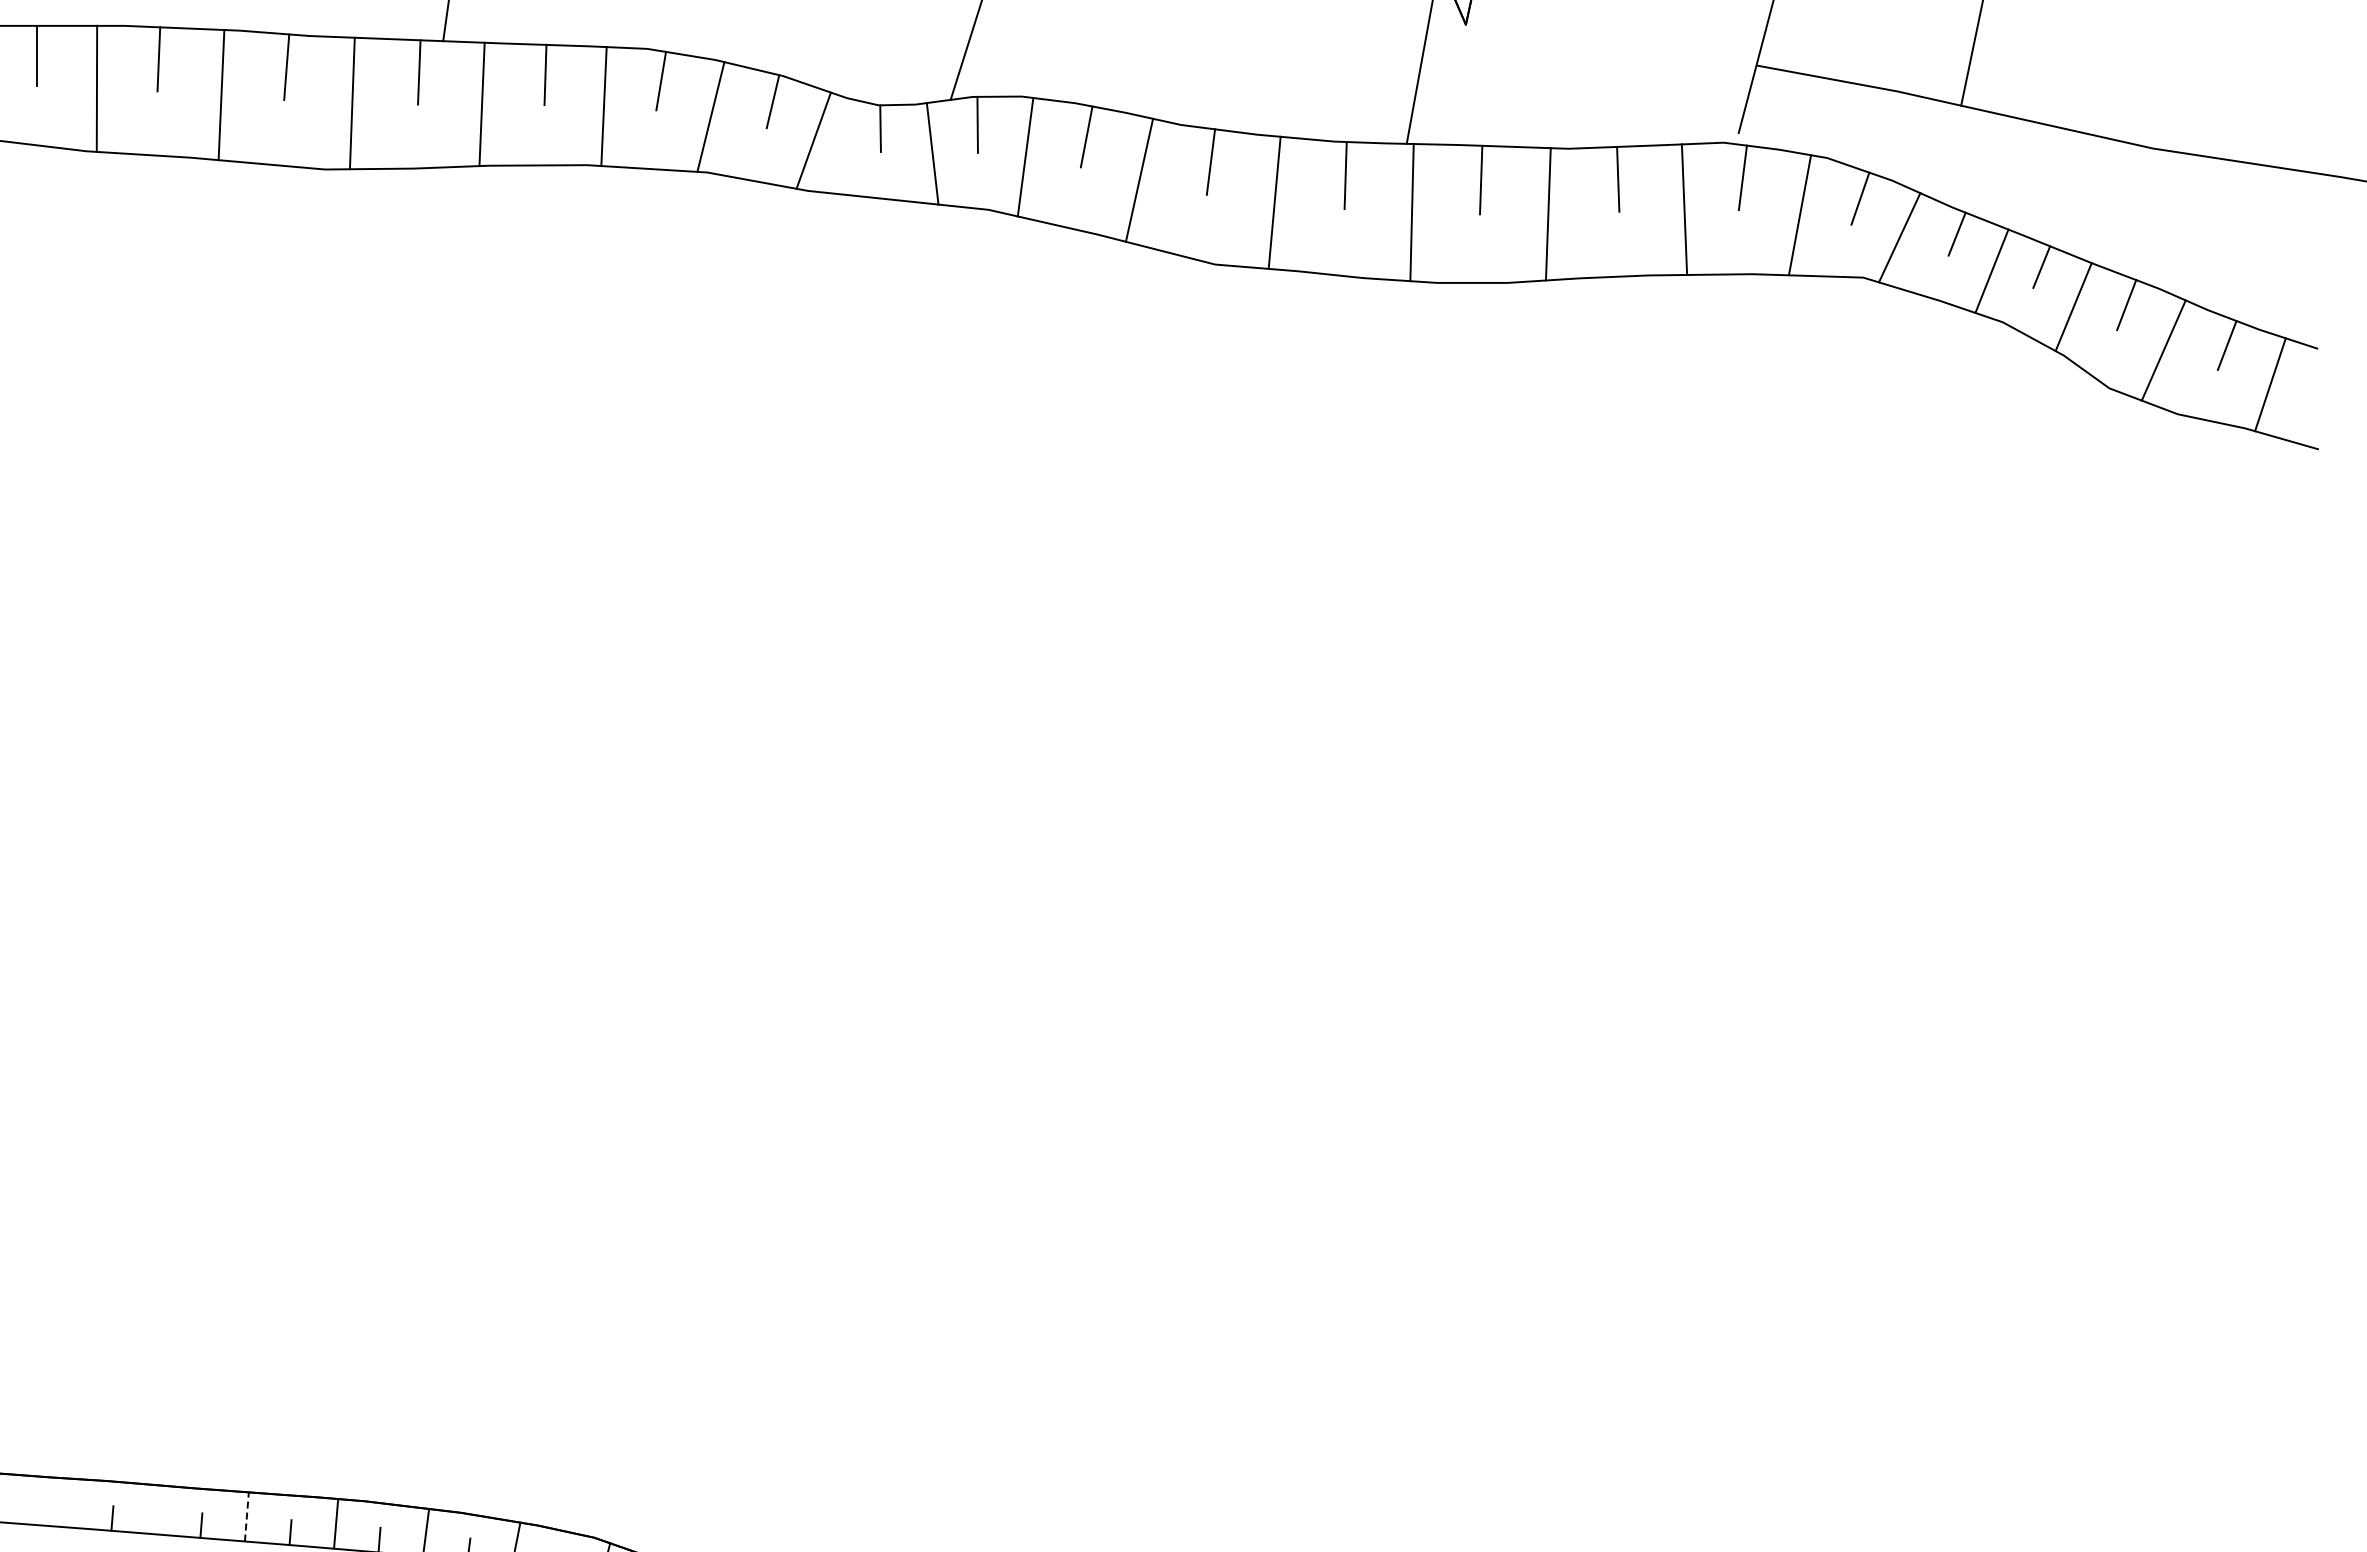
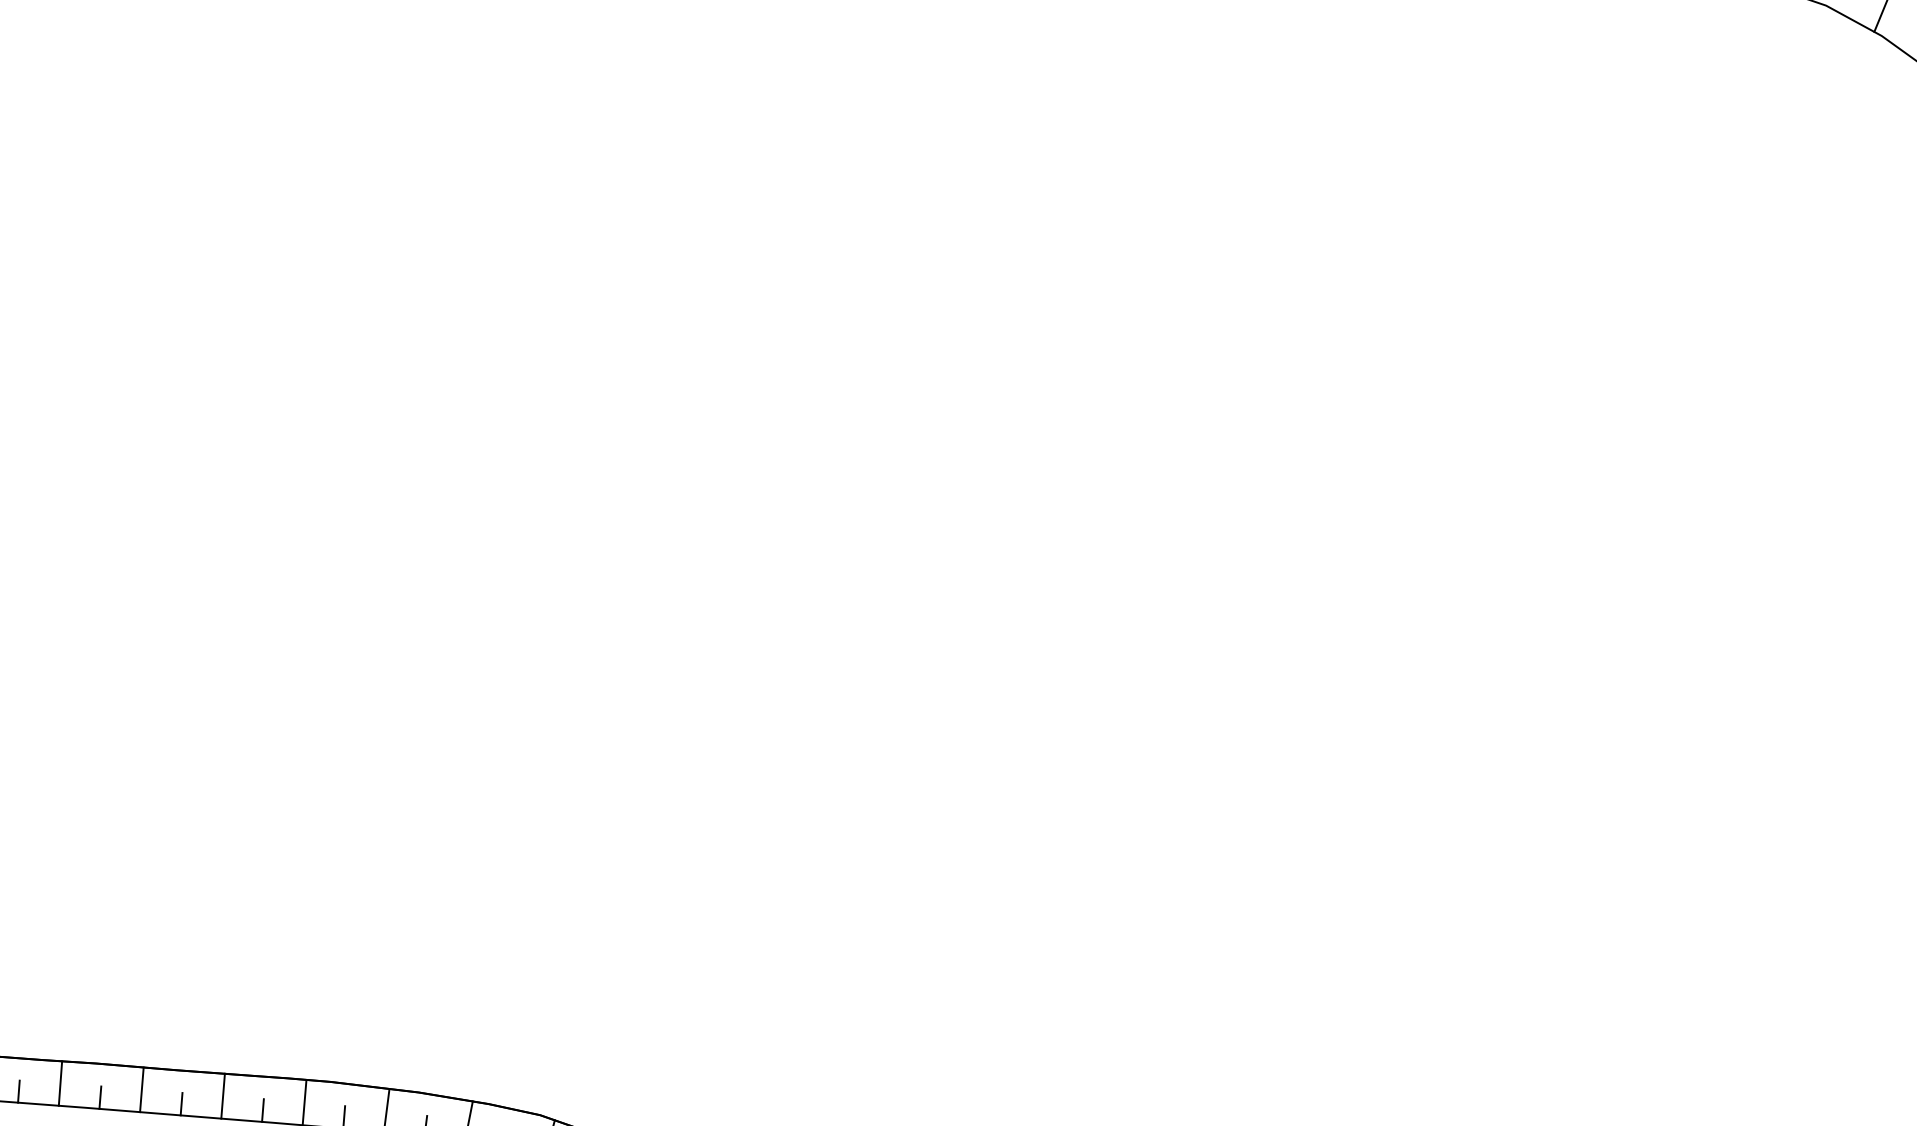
line: (68, 1502) -> (60, 1083), added
line: (157, 1509) -> (141, 1089), added
line: (23, 1511) -> (19, 1091), added
line: (246, 1516) -> (222, 1095), dashed -> solid

